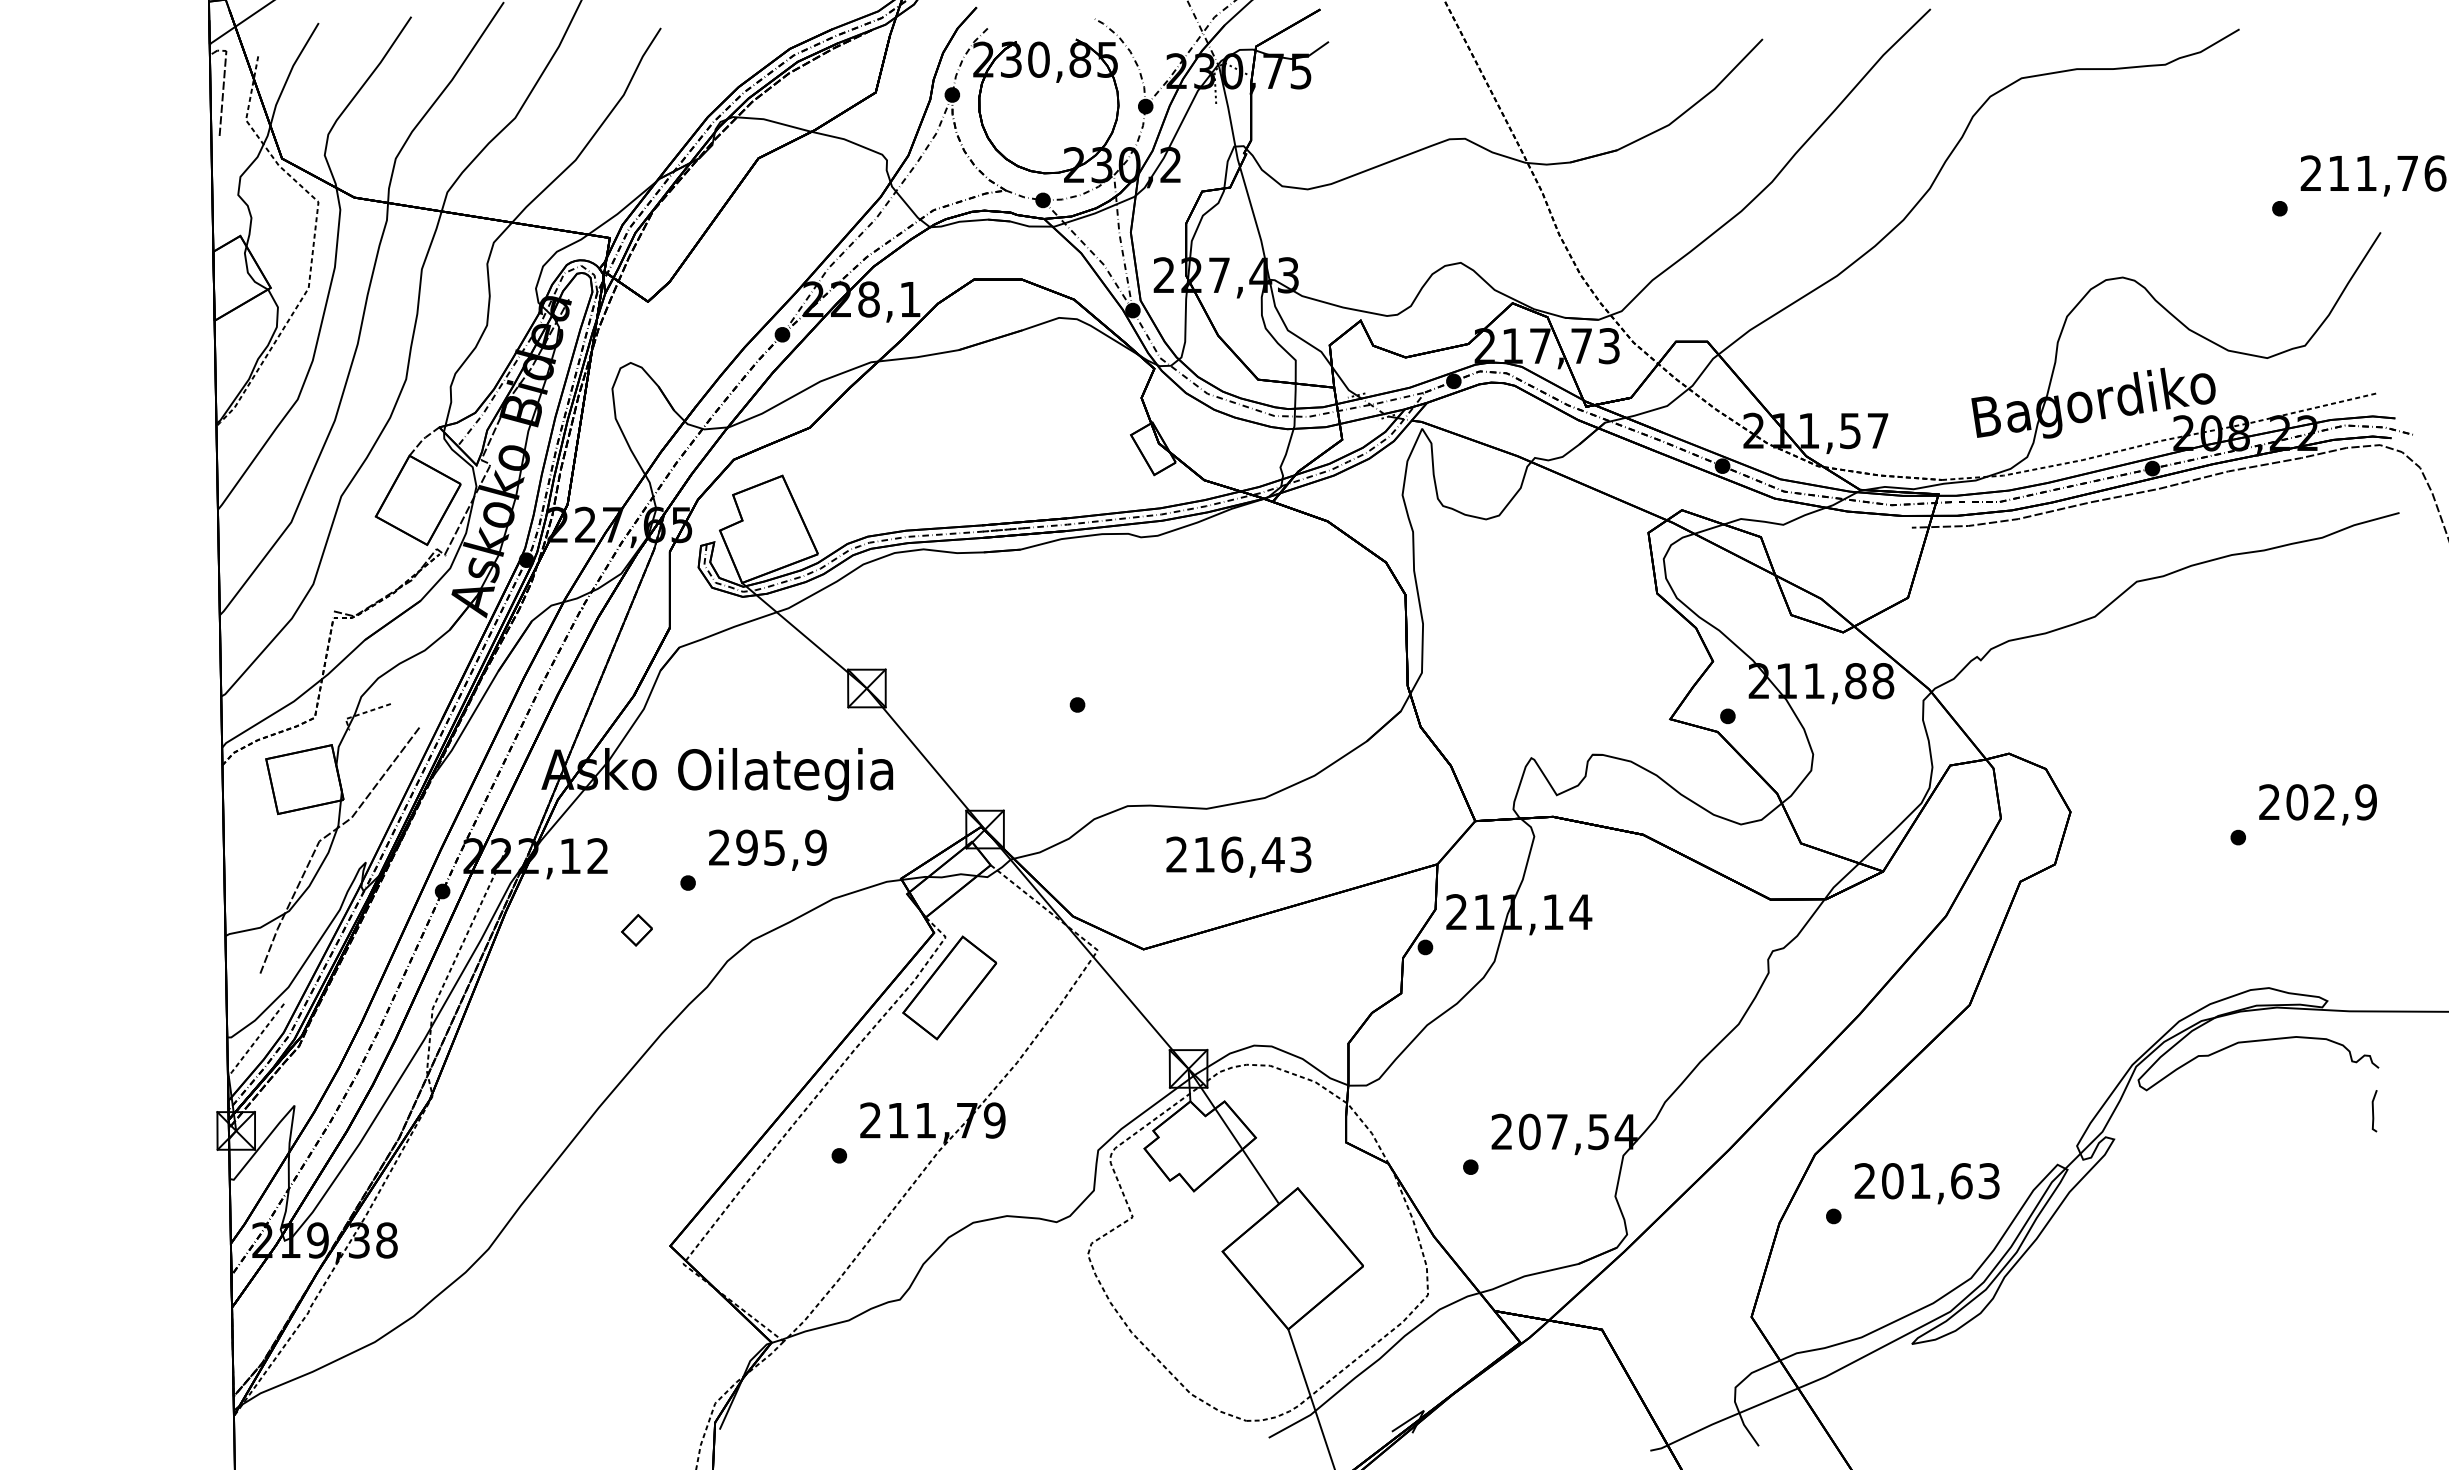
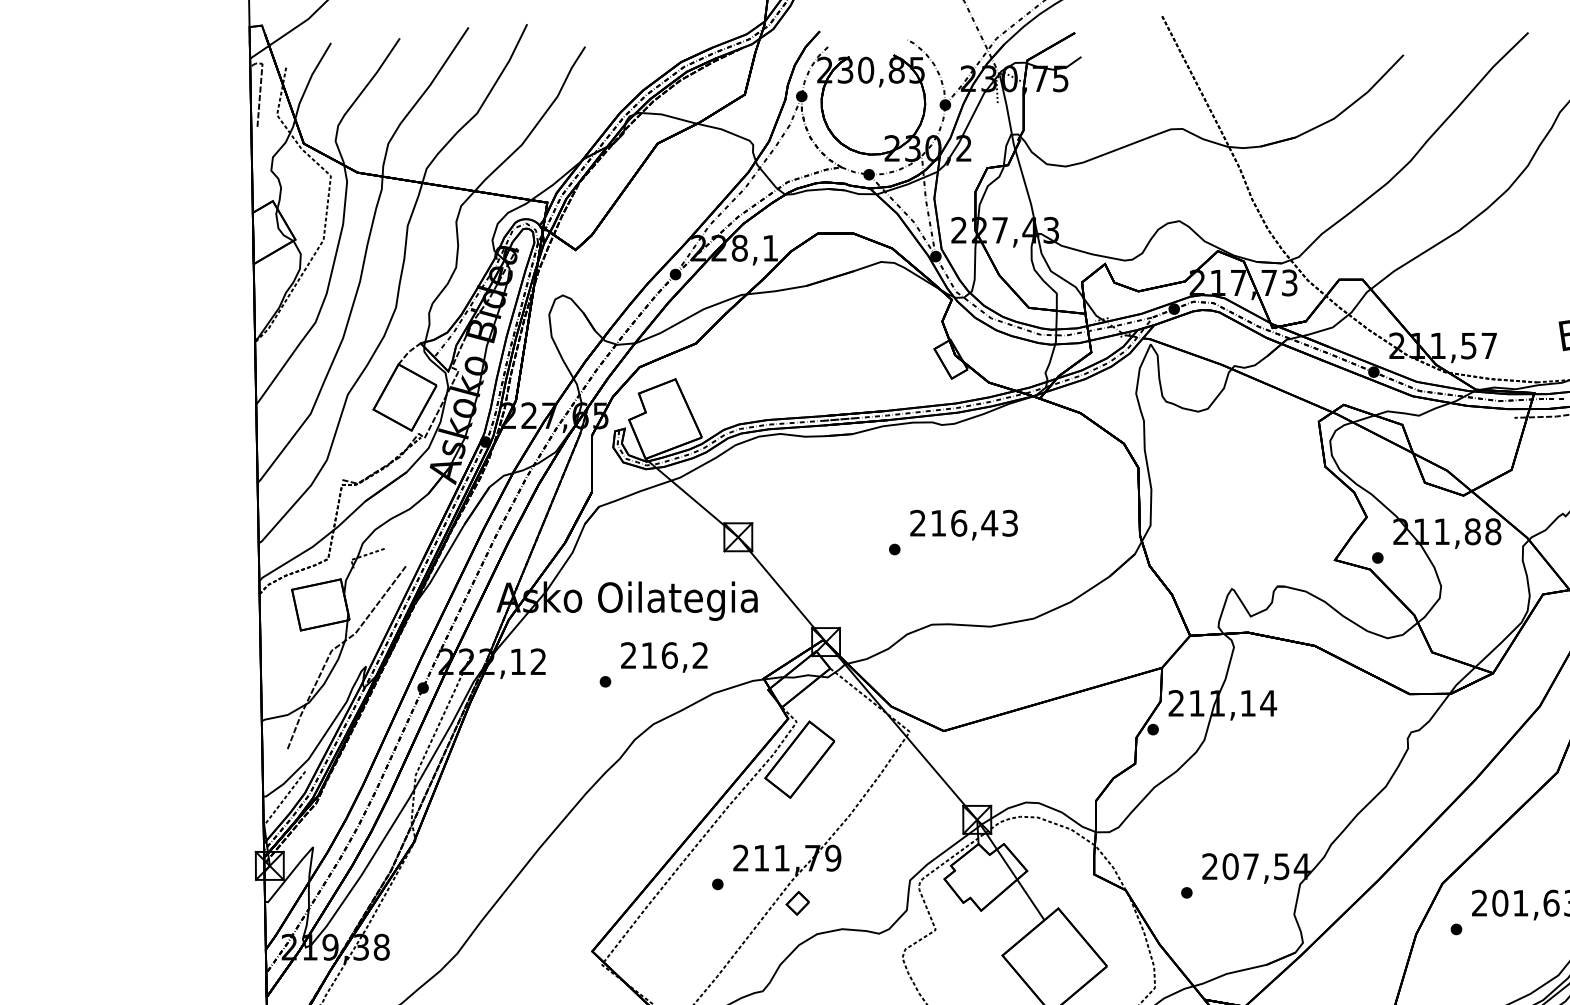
text: (781, 847) -> (674, 655), 295,9 -> 216,2
text: (1238, 856) -> (963, 524), moved
part: (636, 930) -> (797, 903), moved

